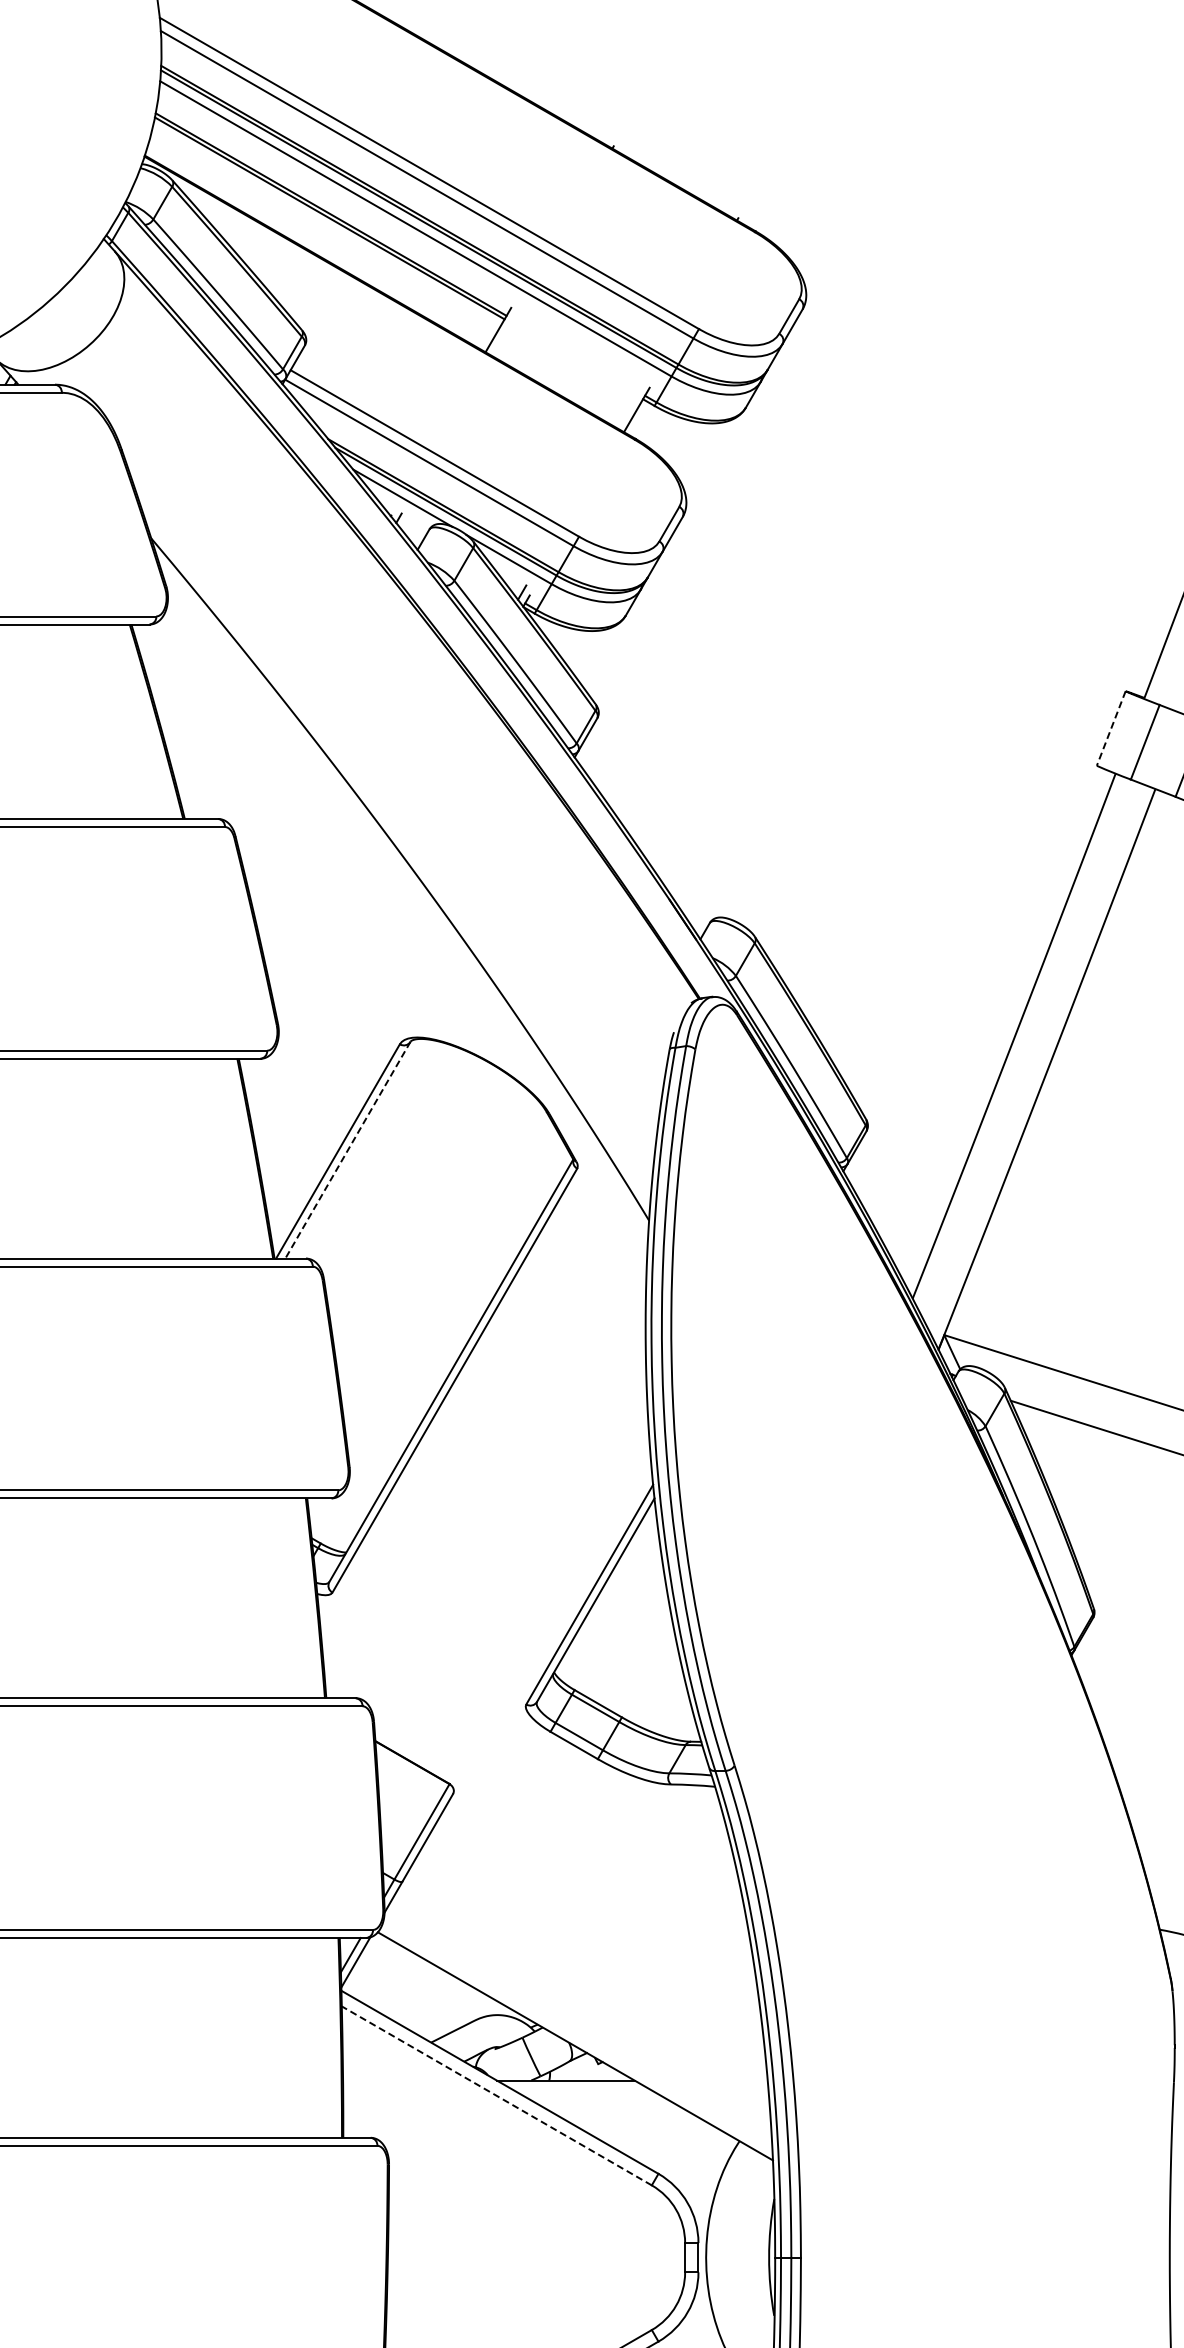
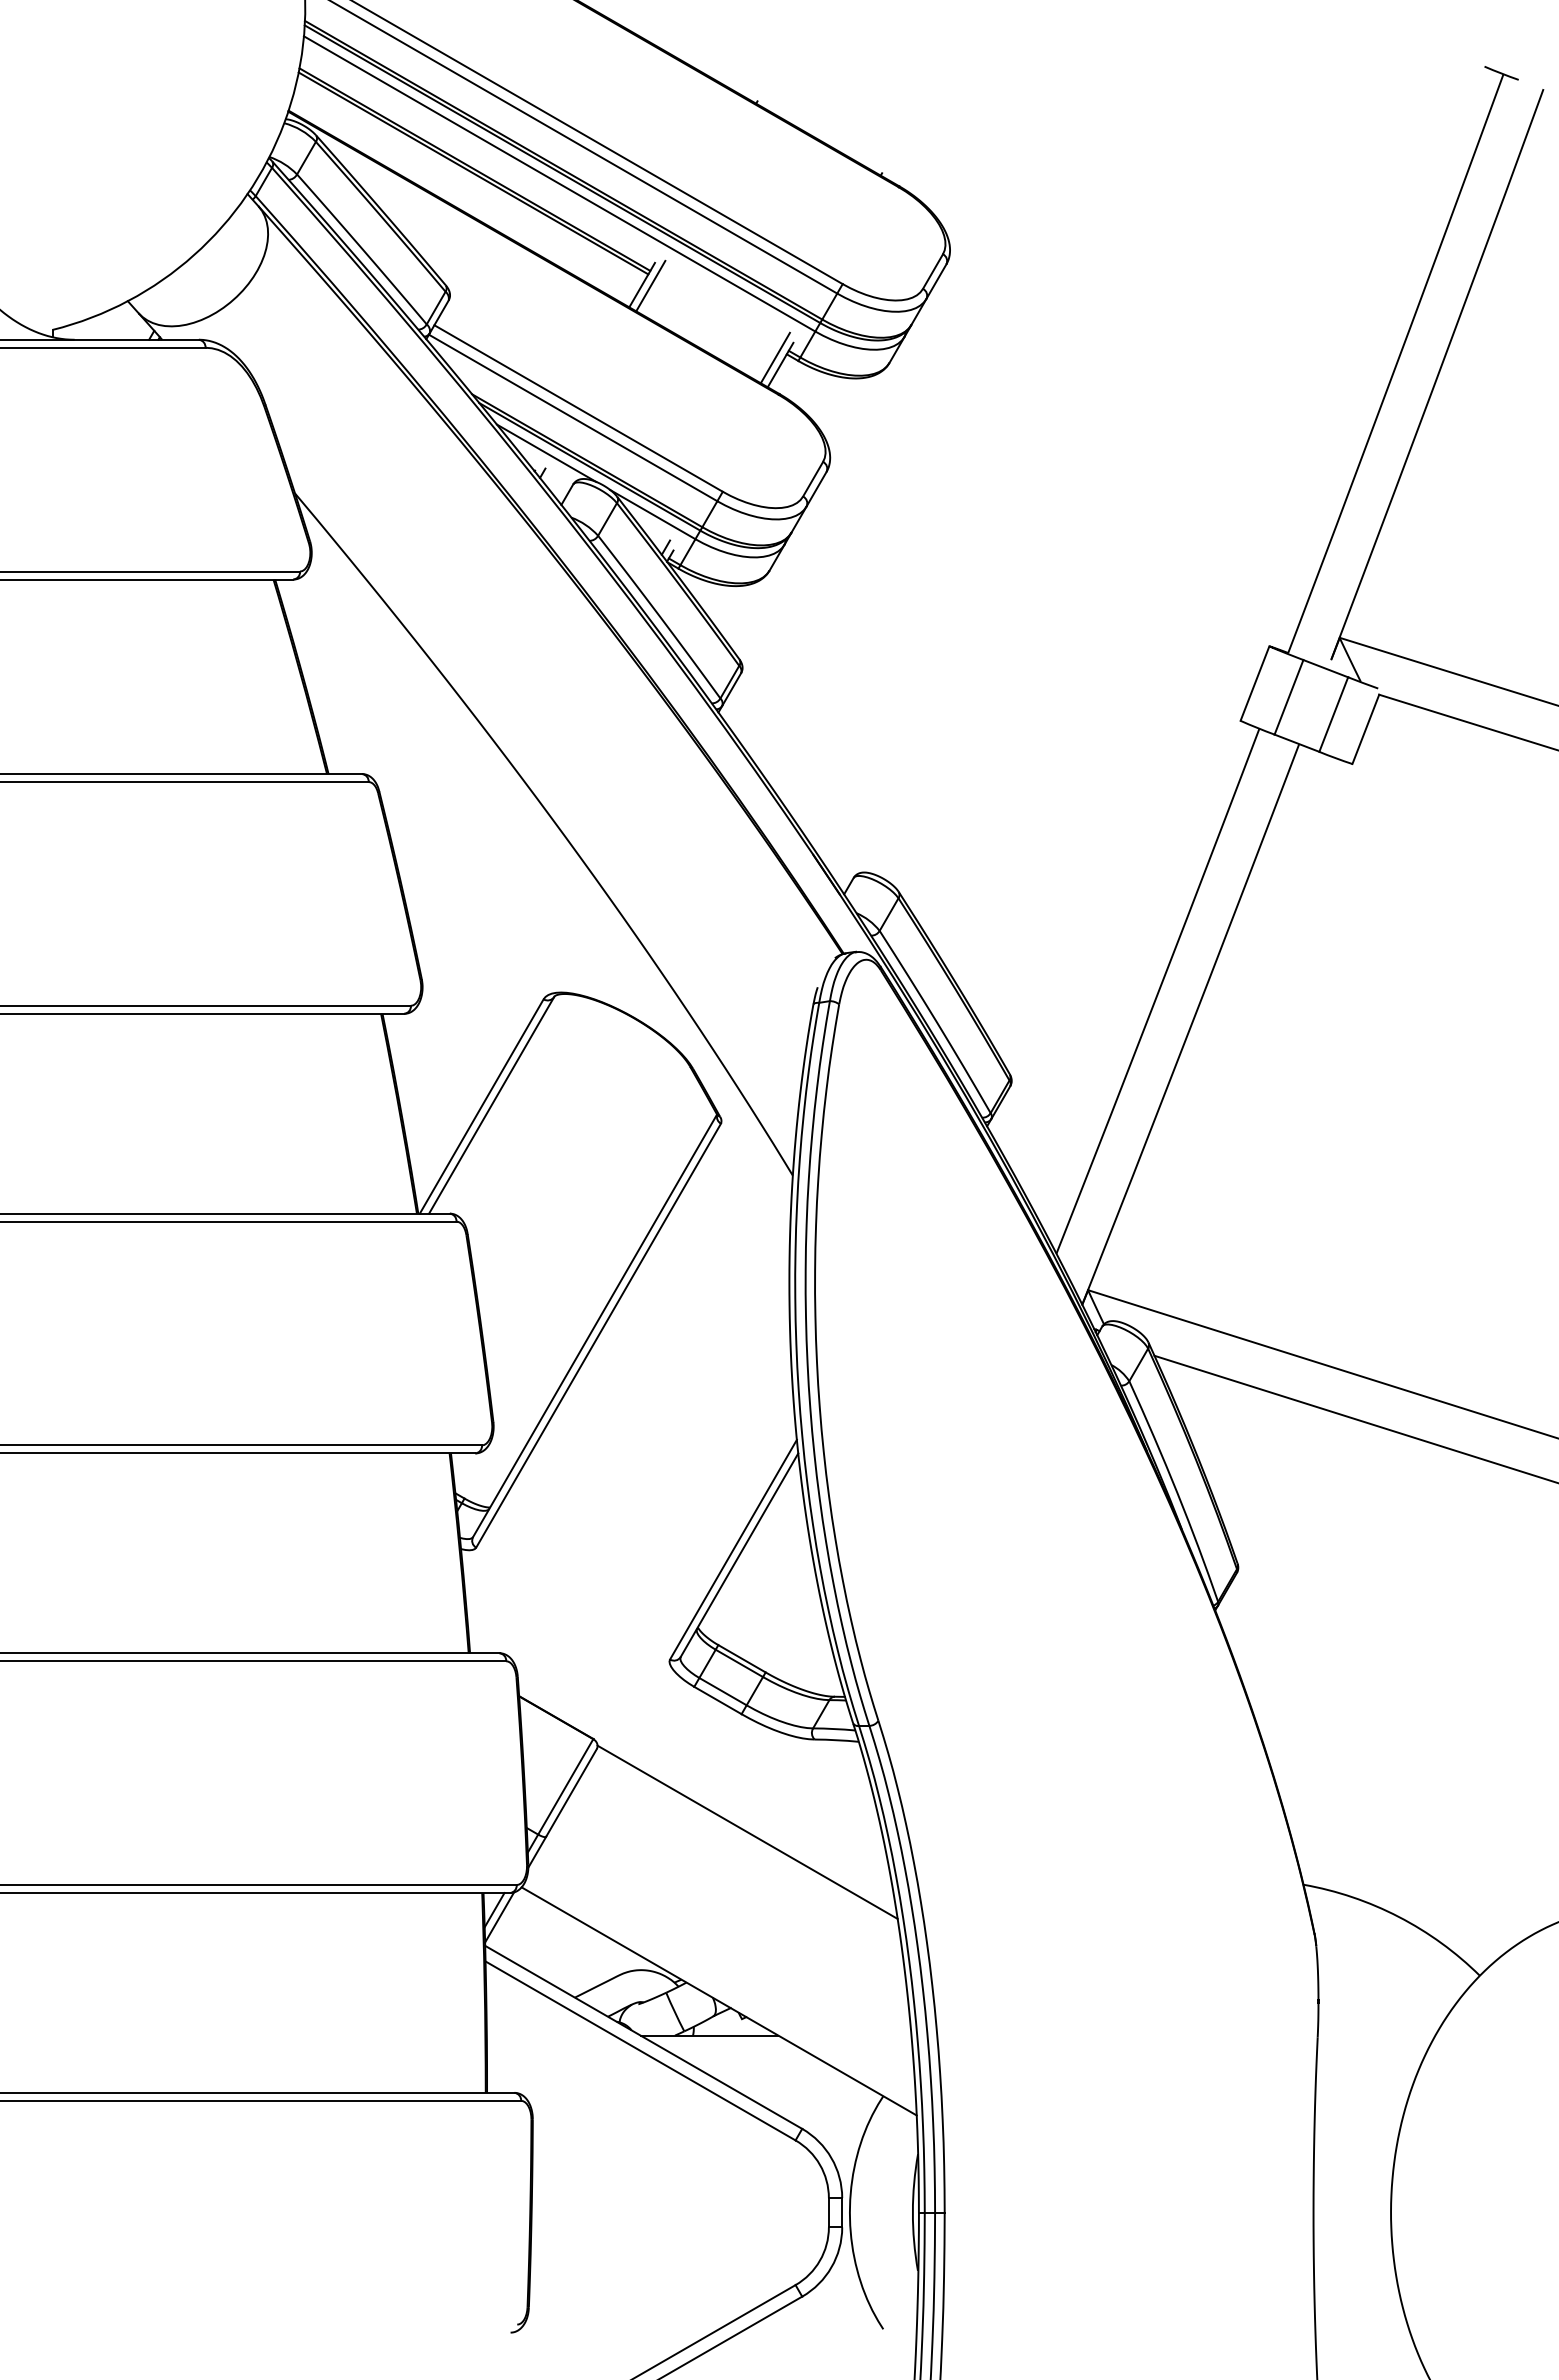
line: (506, 330) -> (650, 285), added
line: (630, 402) -> (774, 357), added
line: (1111, 728) -> (1255, 683), dashed -> solid
line: (347, 1150) -> (491, 1105), dashed -> solid
line: (603, 1876) -> (747, 1831), added
line: (496, 2095) -> (640, 2050), dashed -> solid

